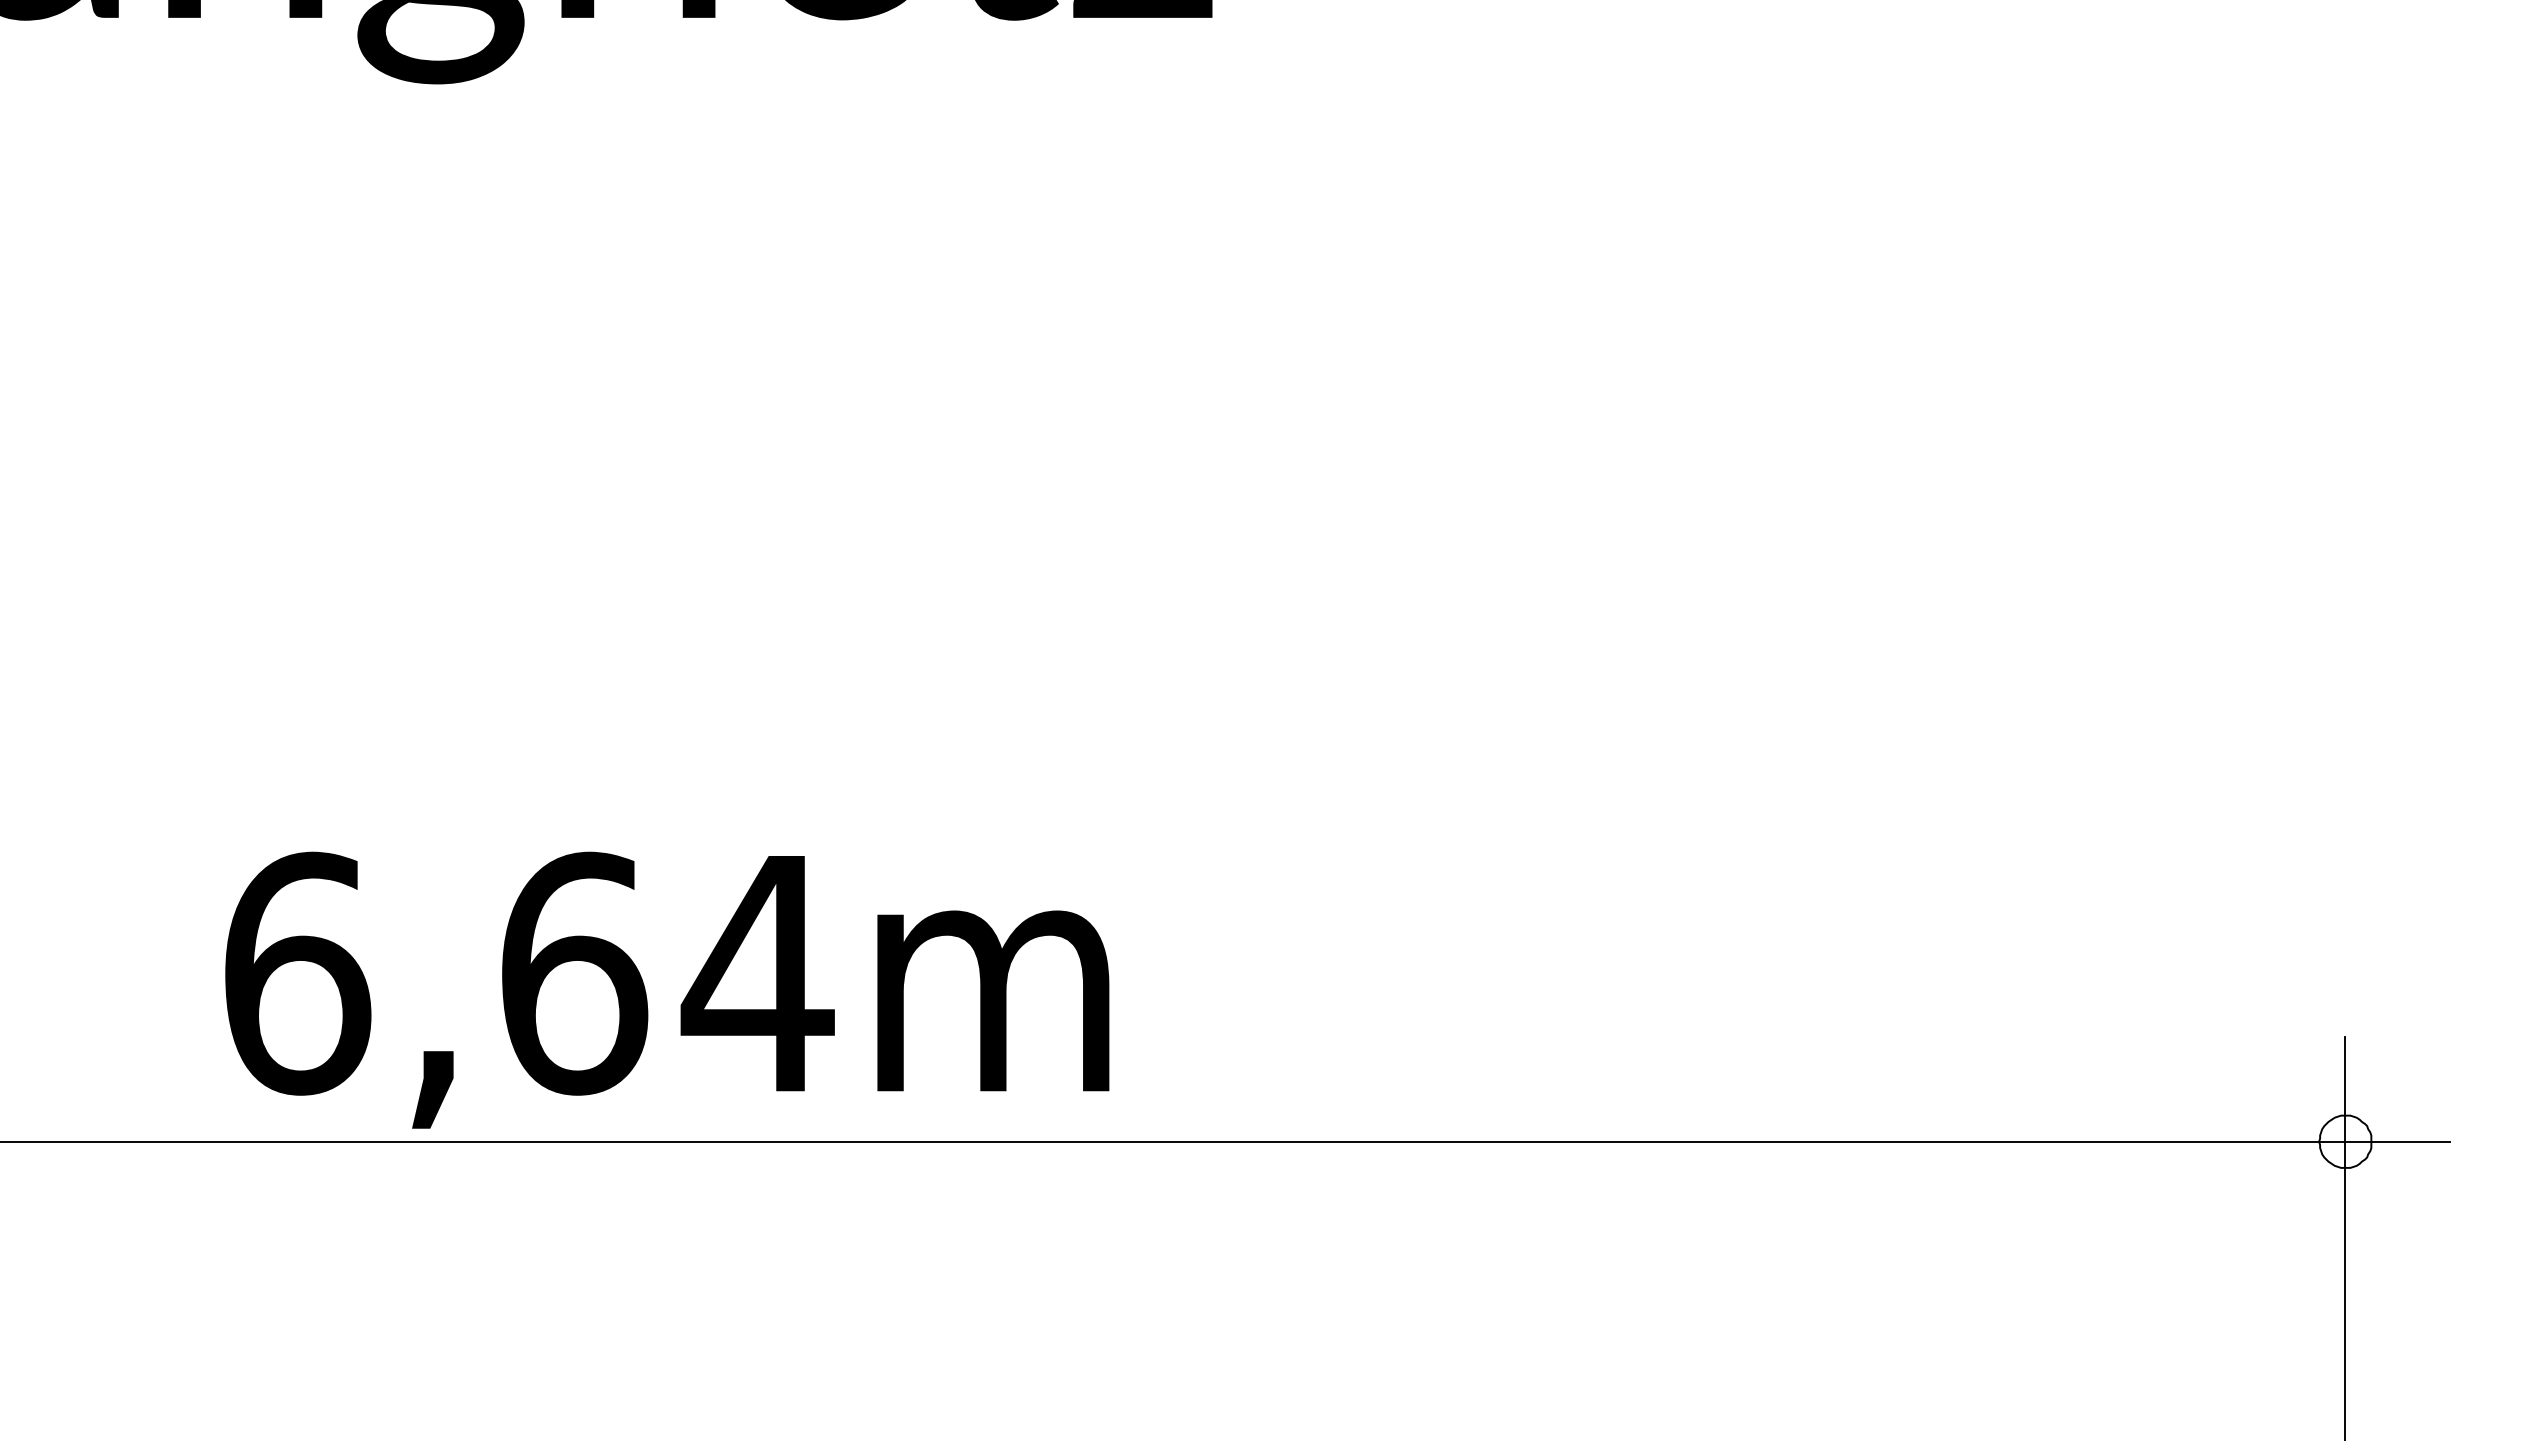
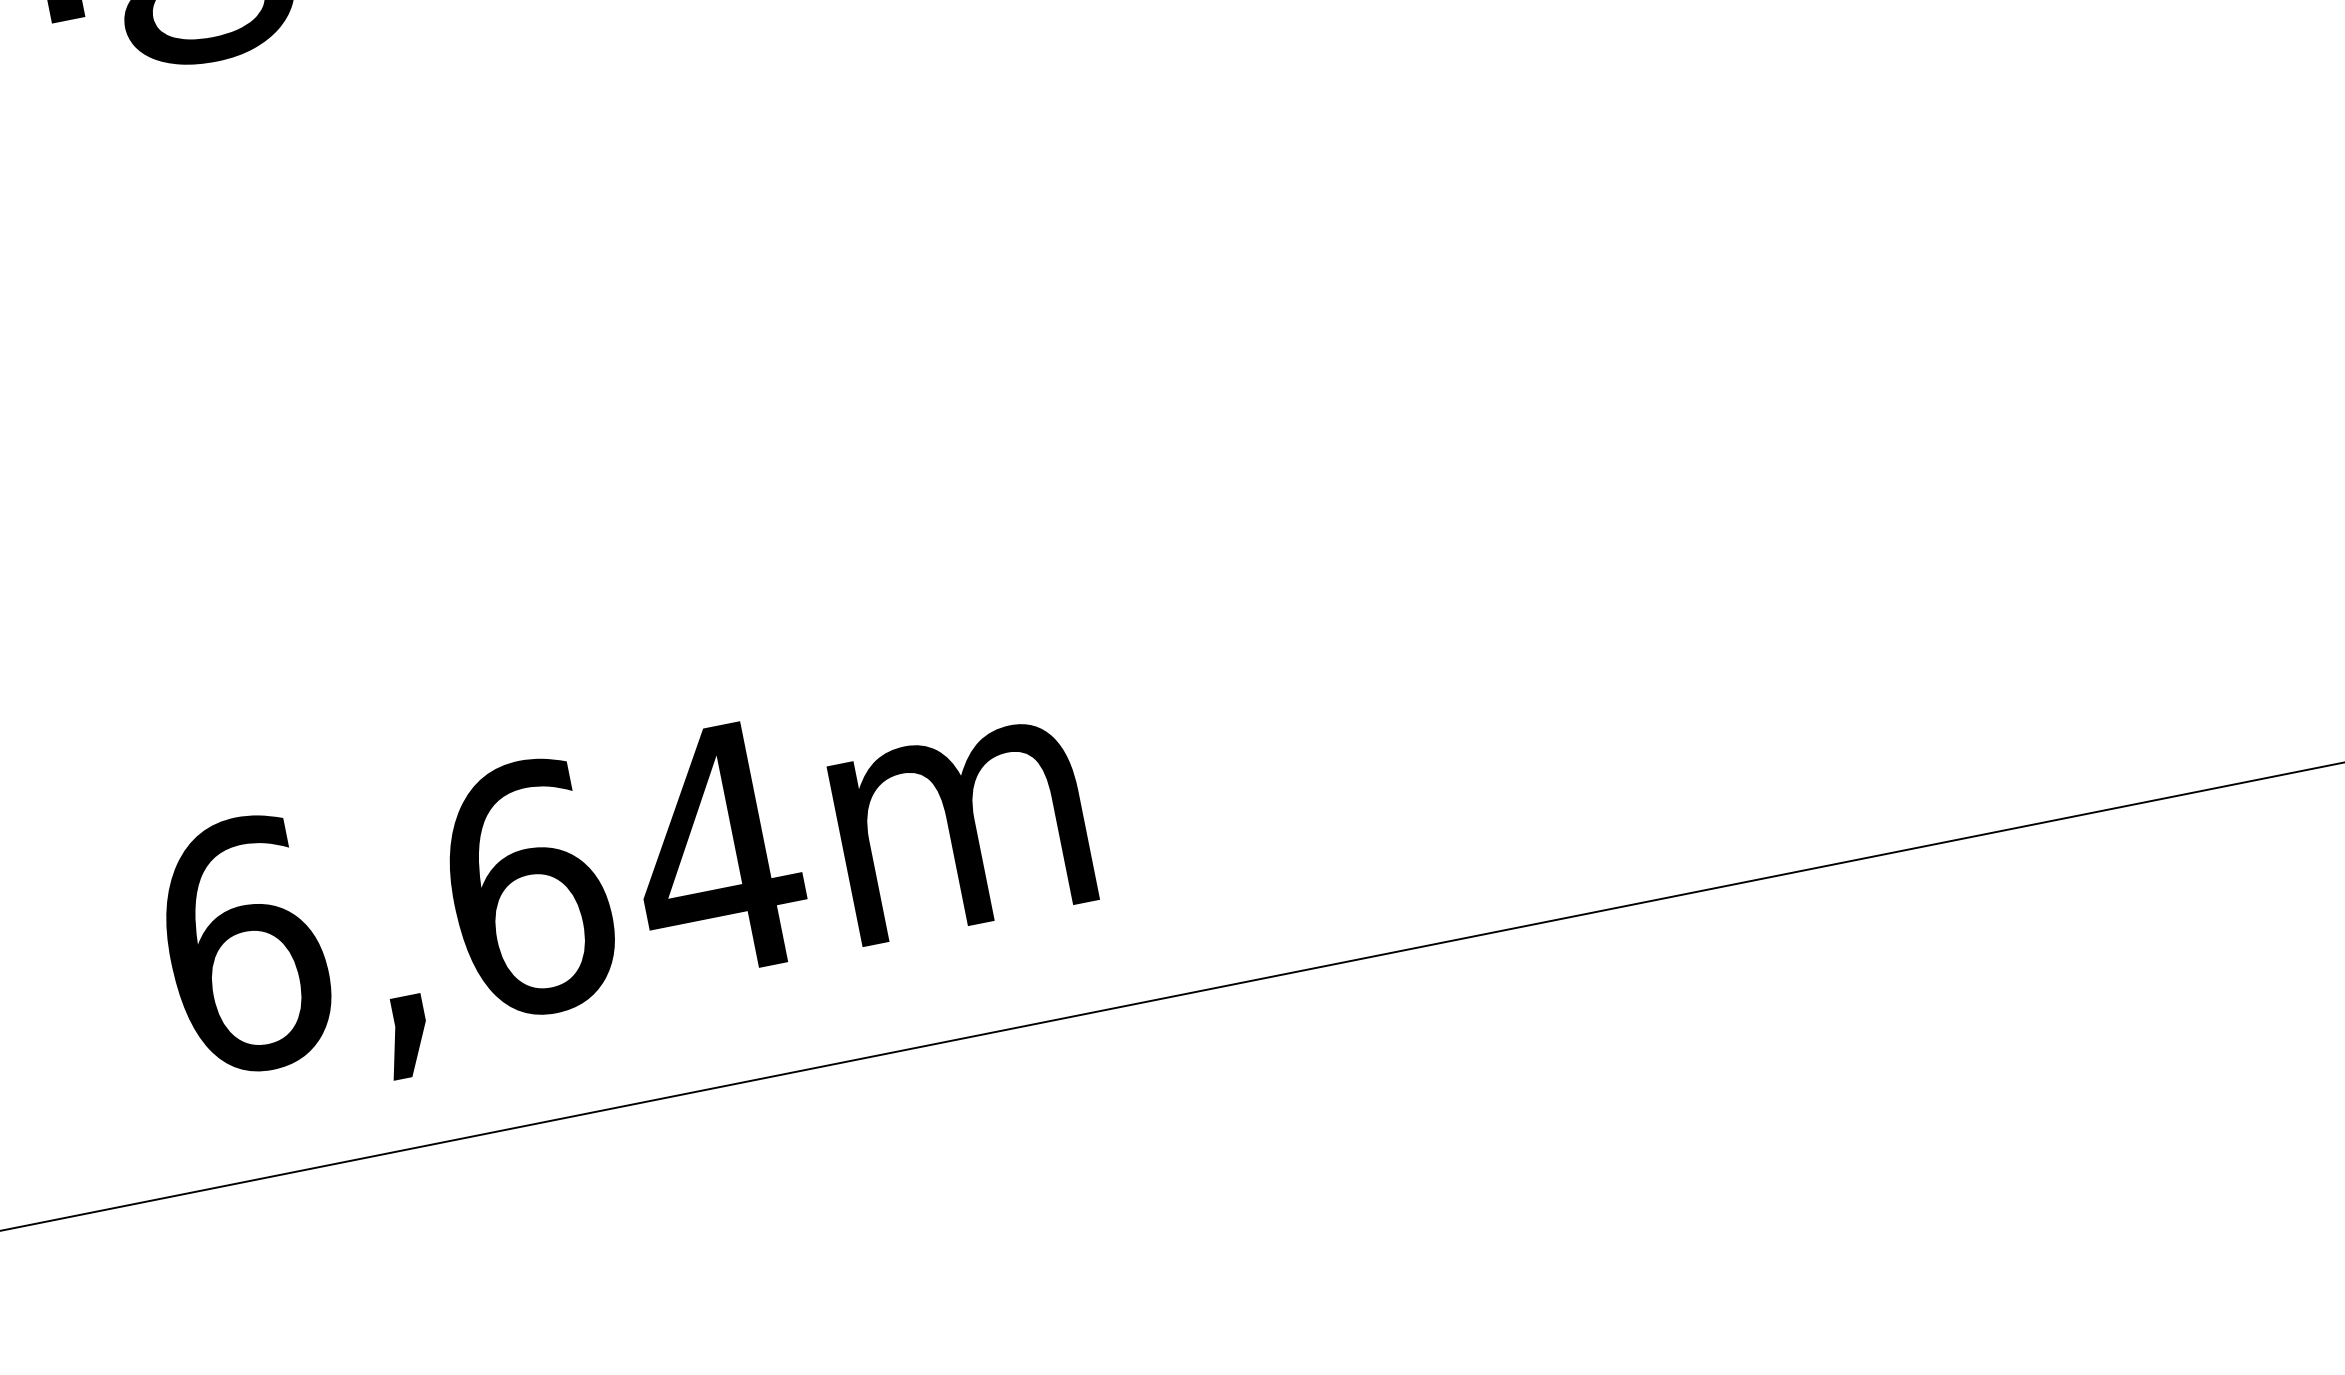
text: (667, 989) -> (626, 886), moved

